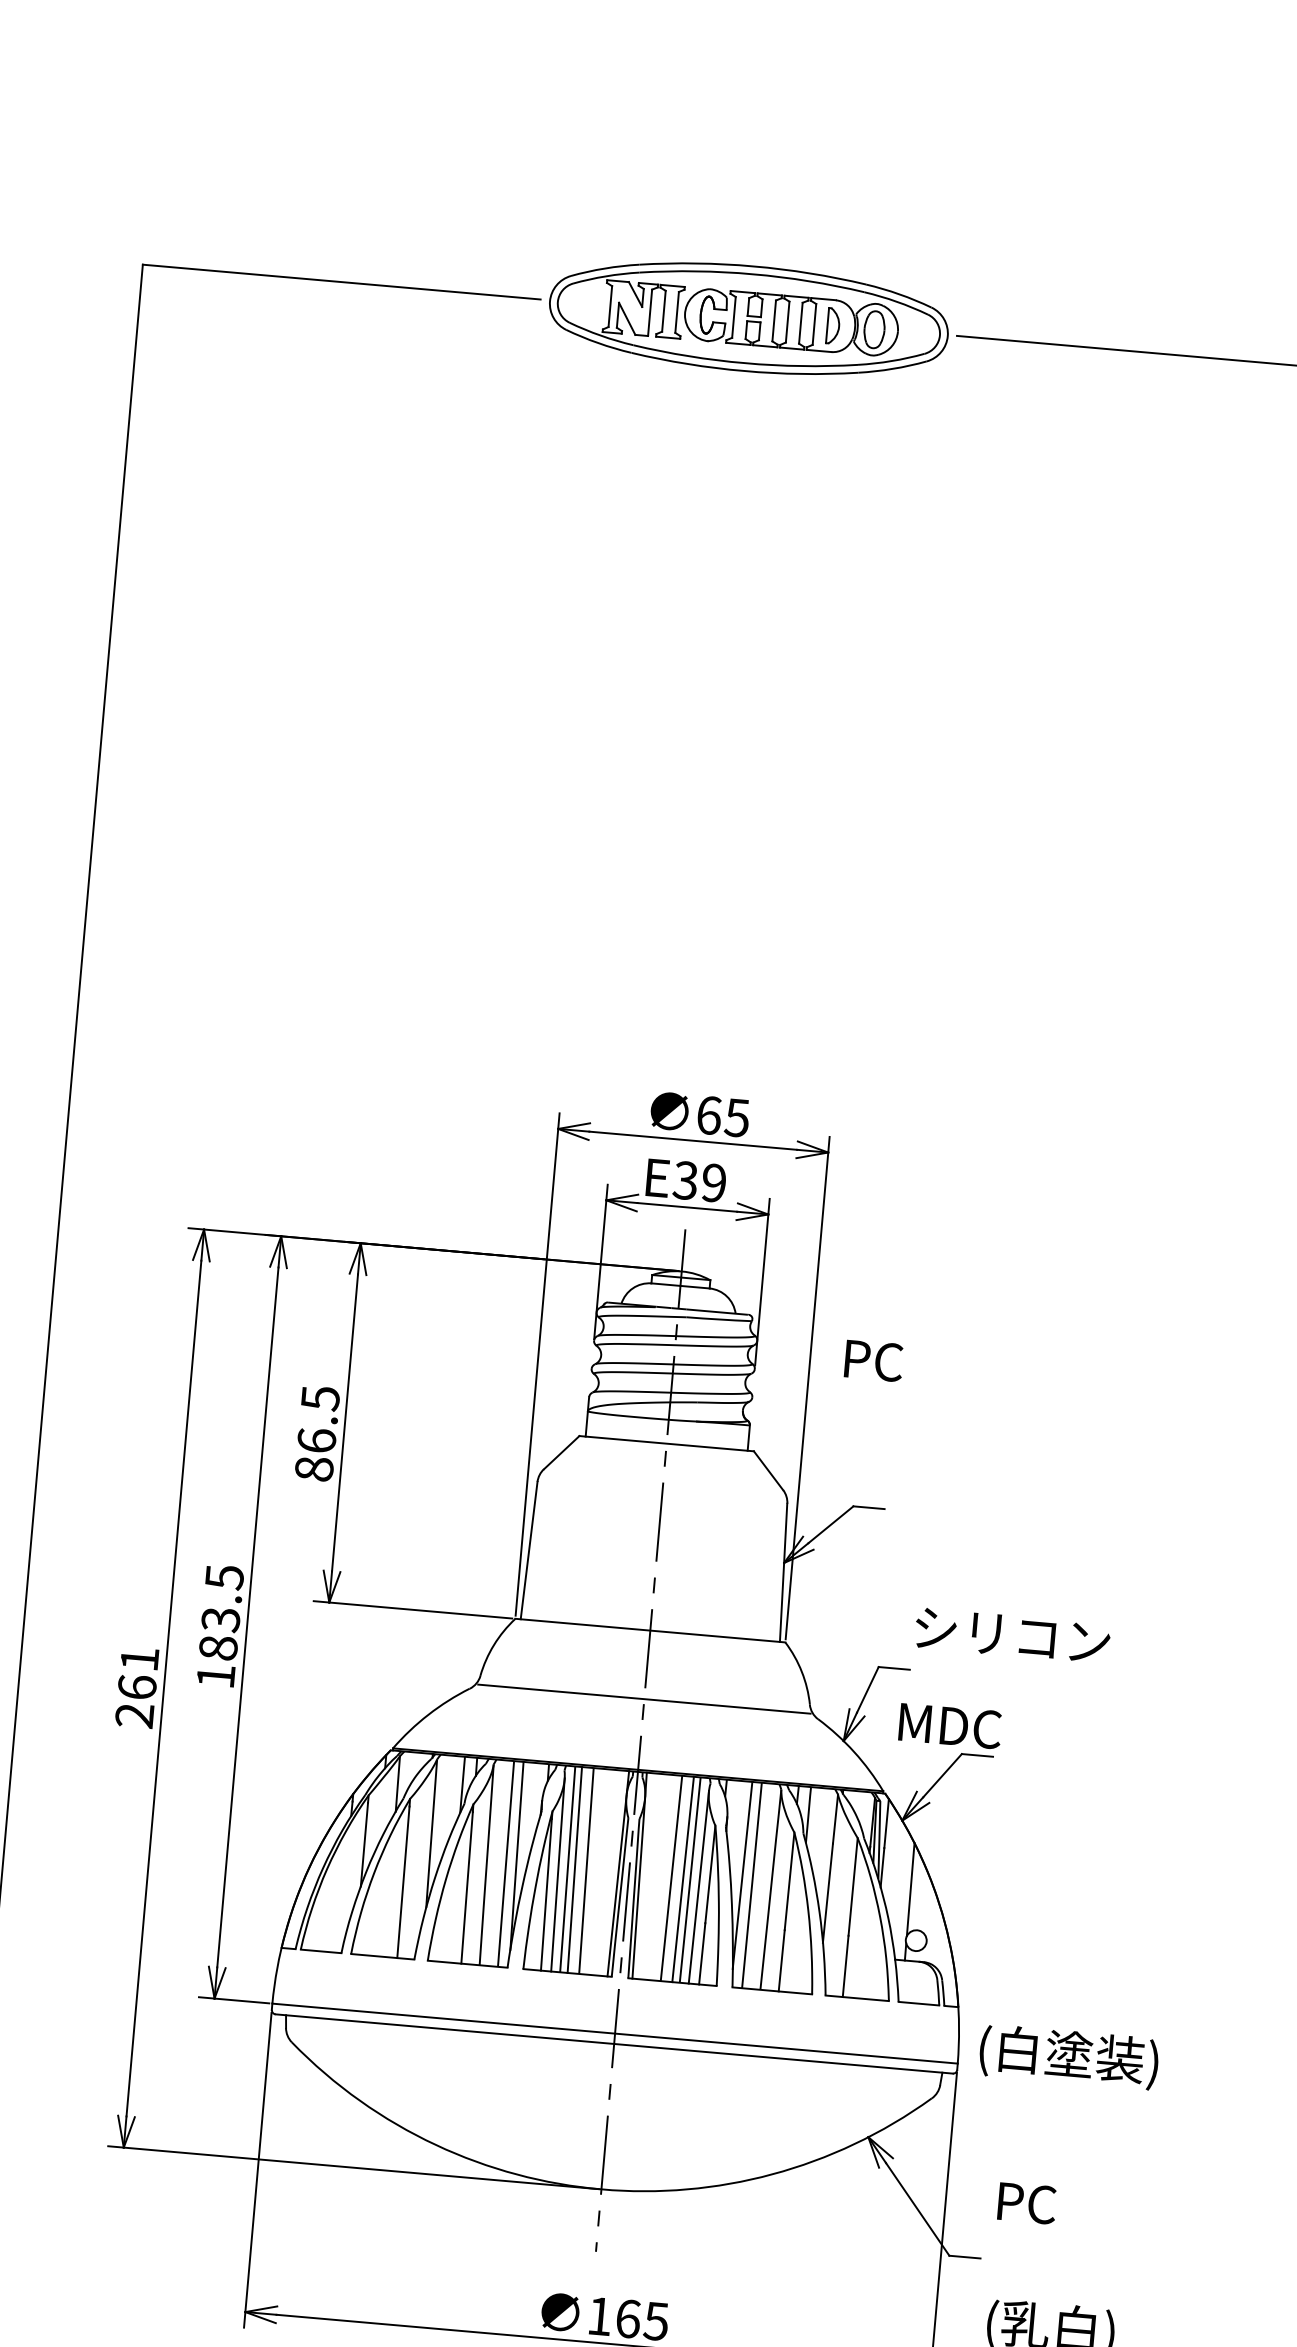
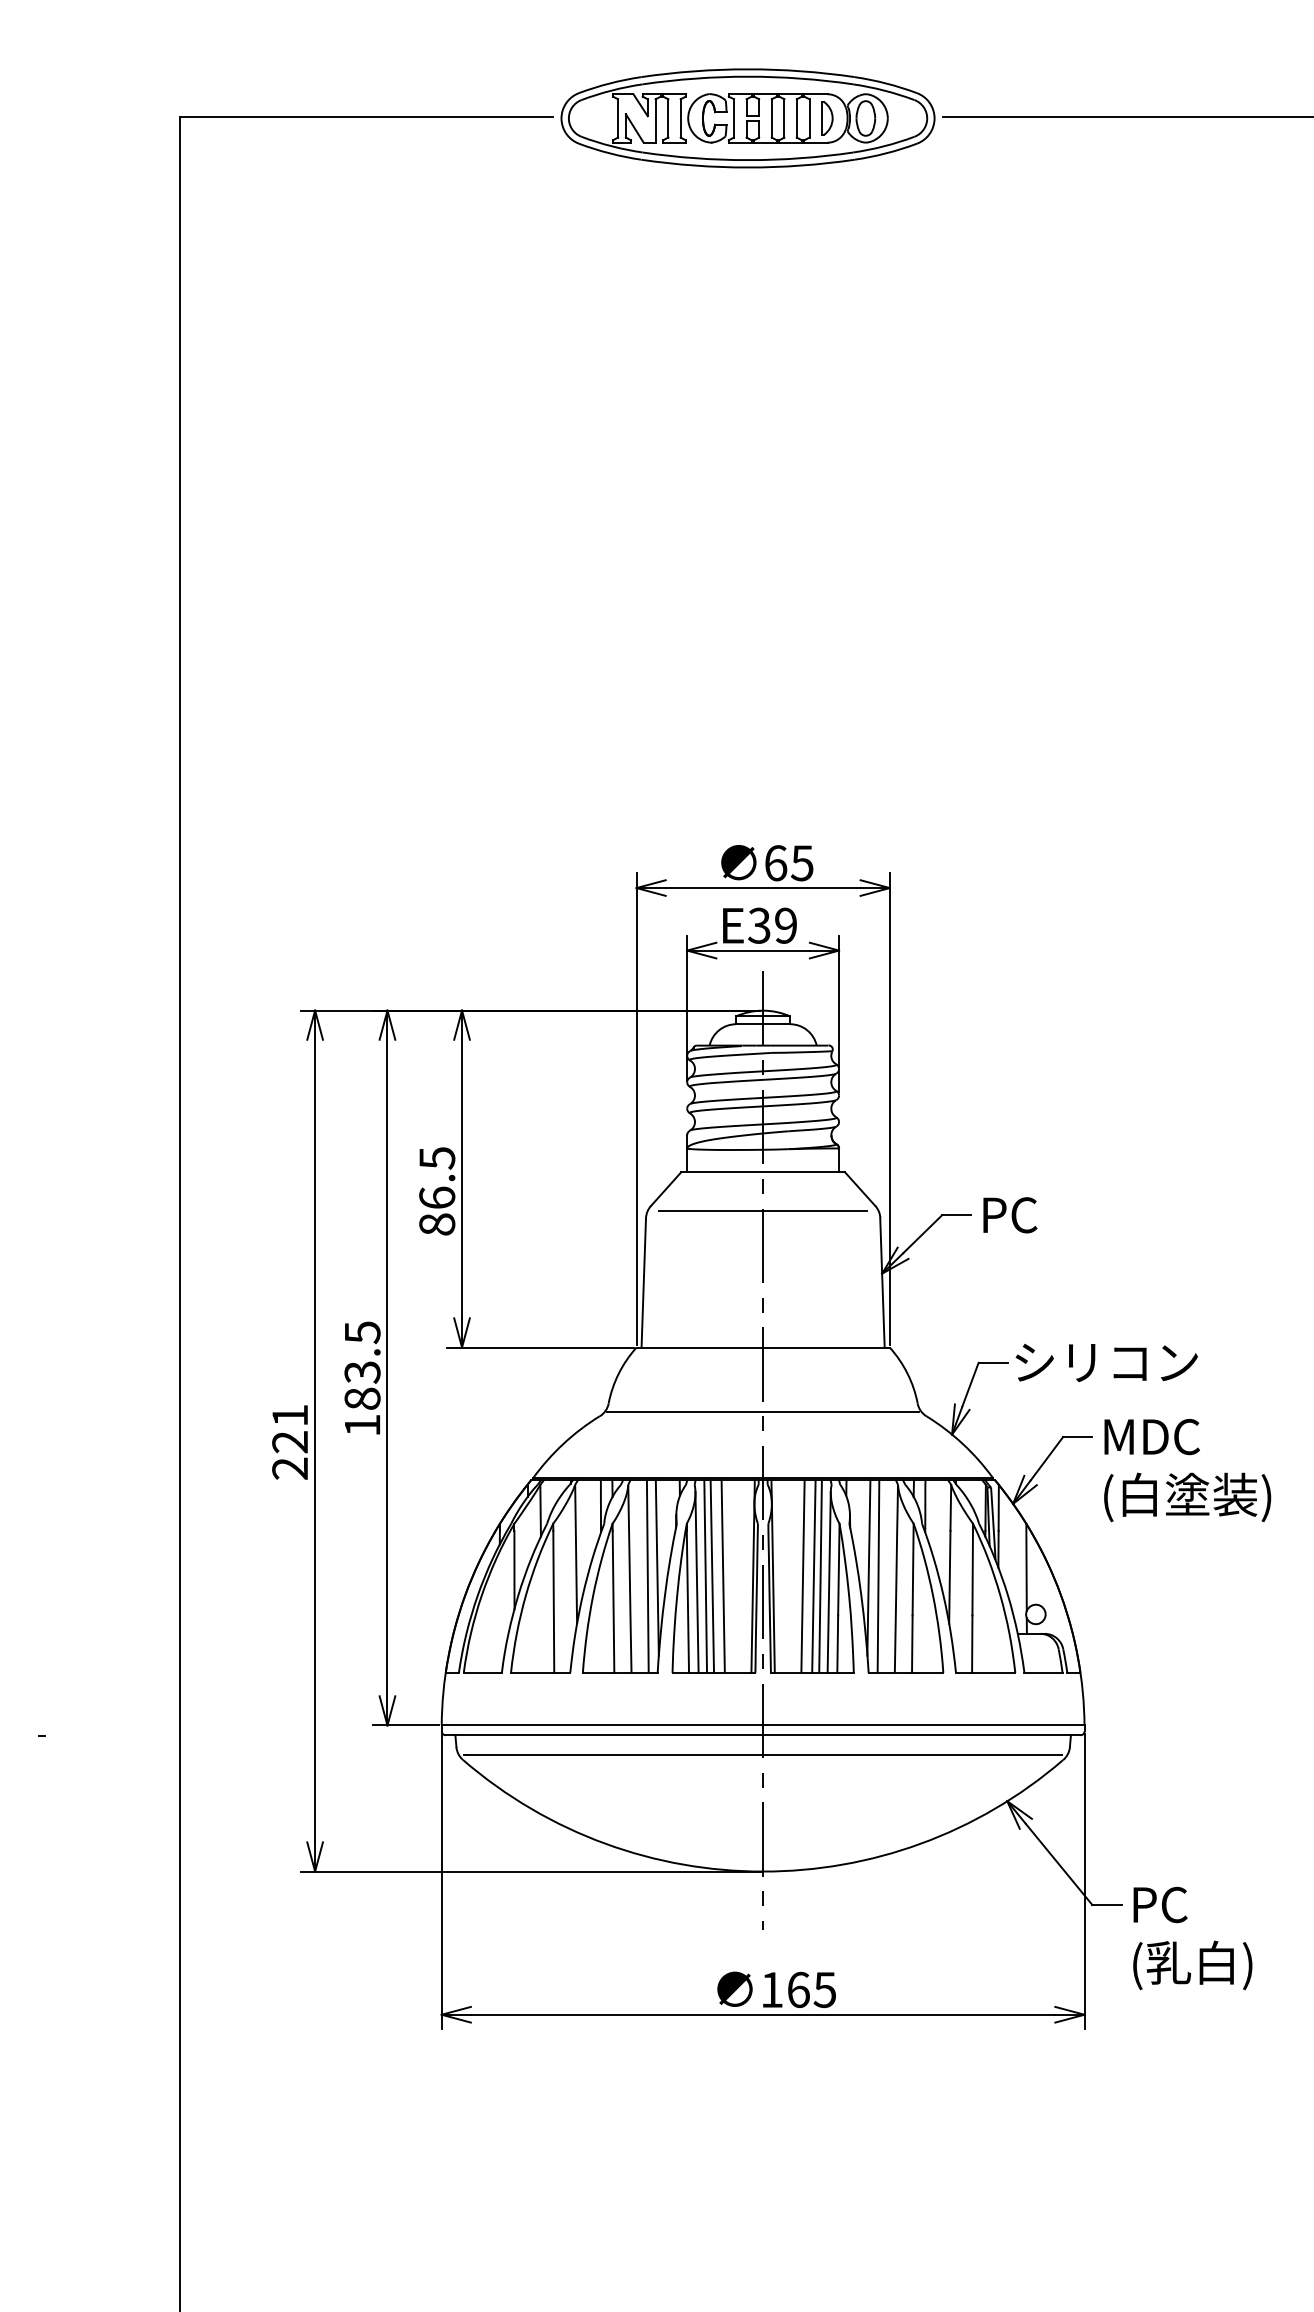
text: (874, 1361) -> (1010, 1215), moved
line: (662, 1485) -> (762, 1211), added
text: (1012, 1635) -> (1106, 1362), moved
text: (137, 1686) -> (290, 1441), 261 -> 221
text: (949, 1726) -> (1151, 1437), moved
text: (1068, 2057) -> (1187, 1497), moved
line: (611, 2064) -> (762, 1754), added
text: (1027, 2202) -> (1160, 1904), moved

